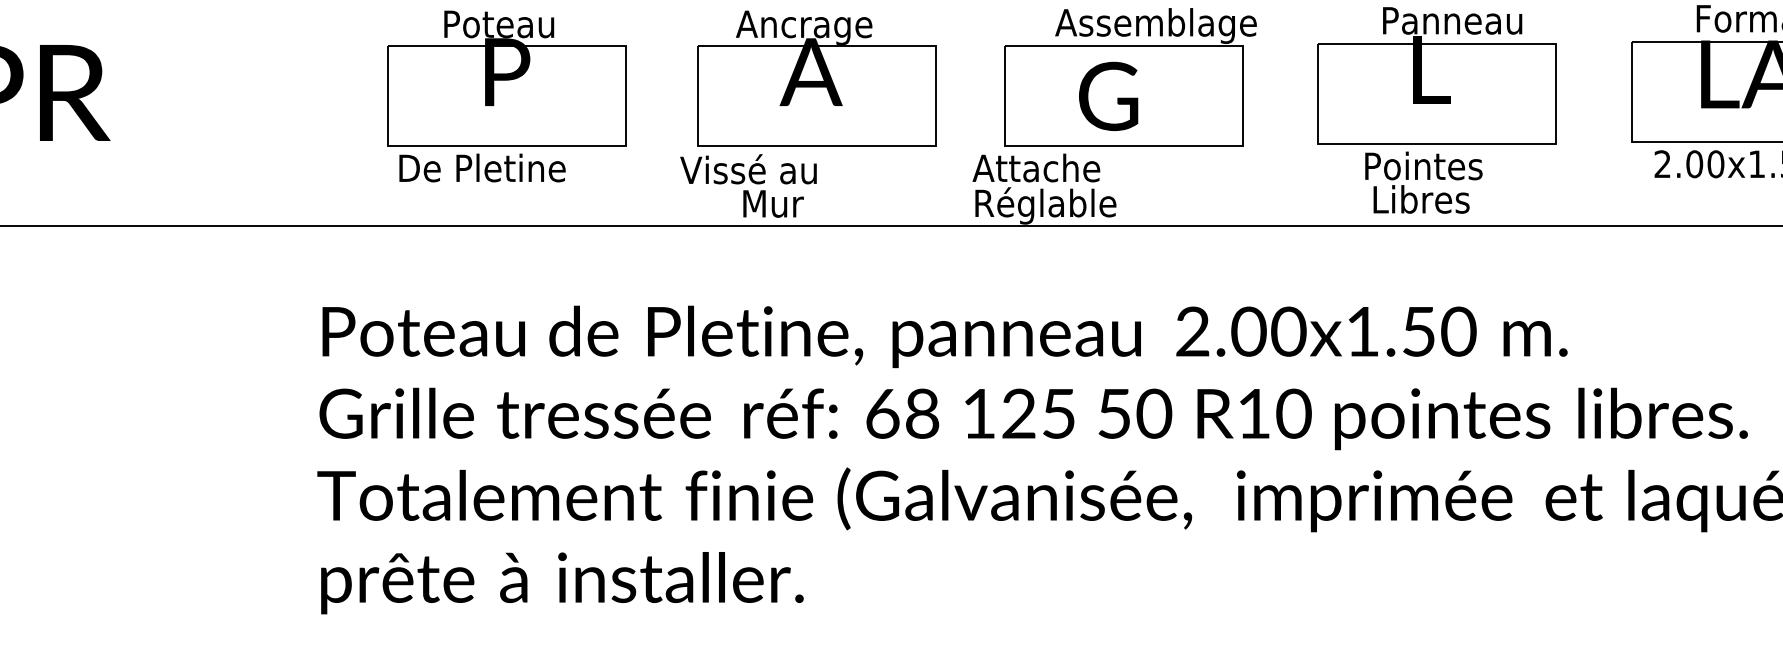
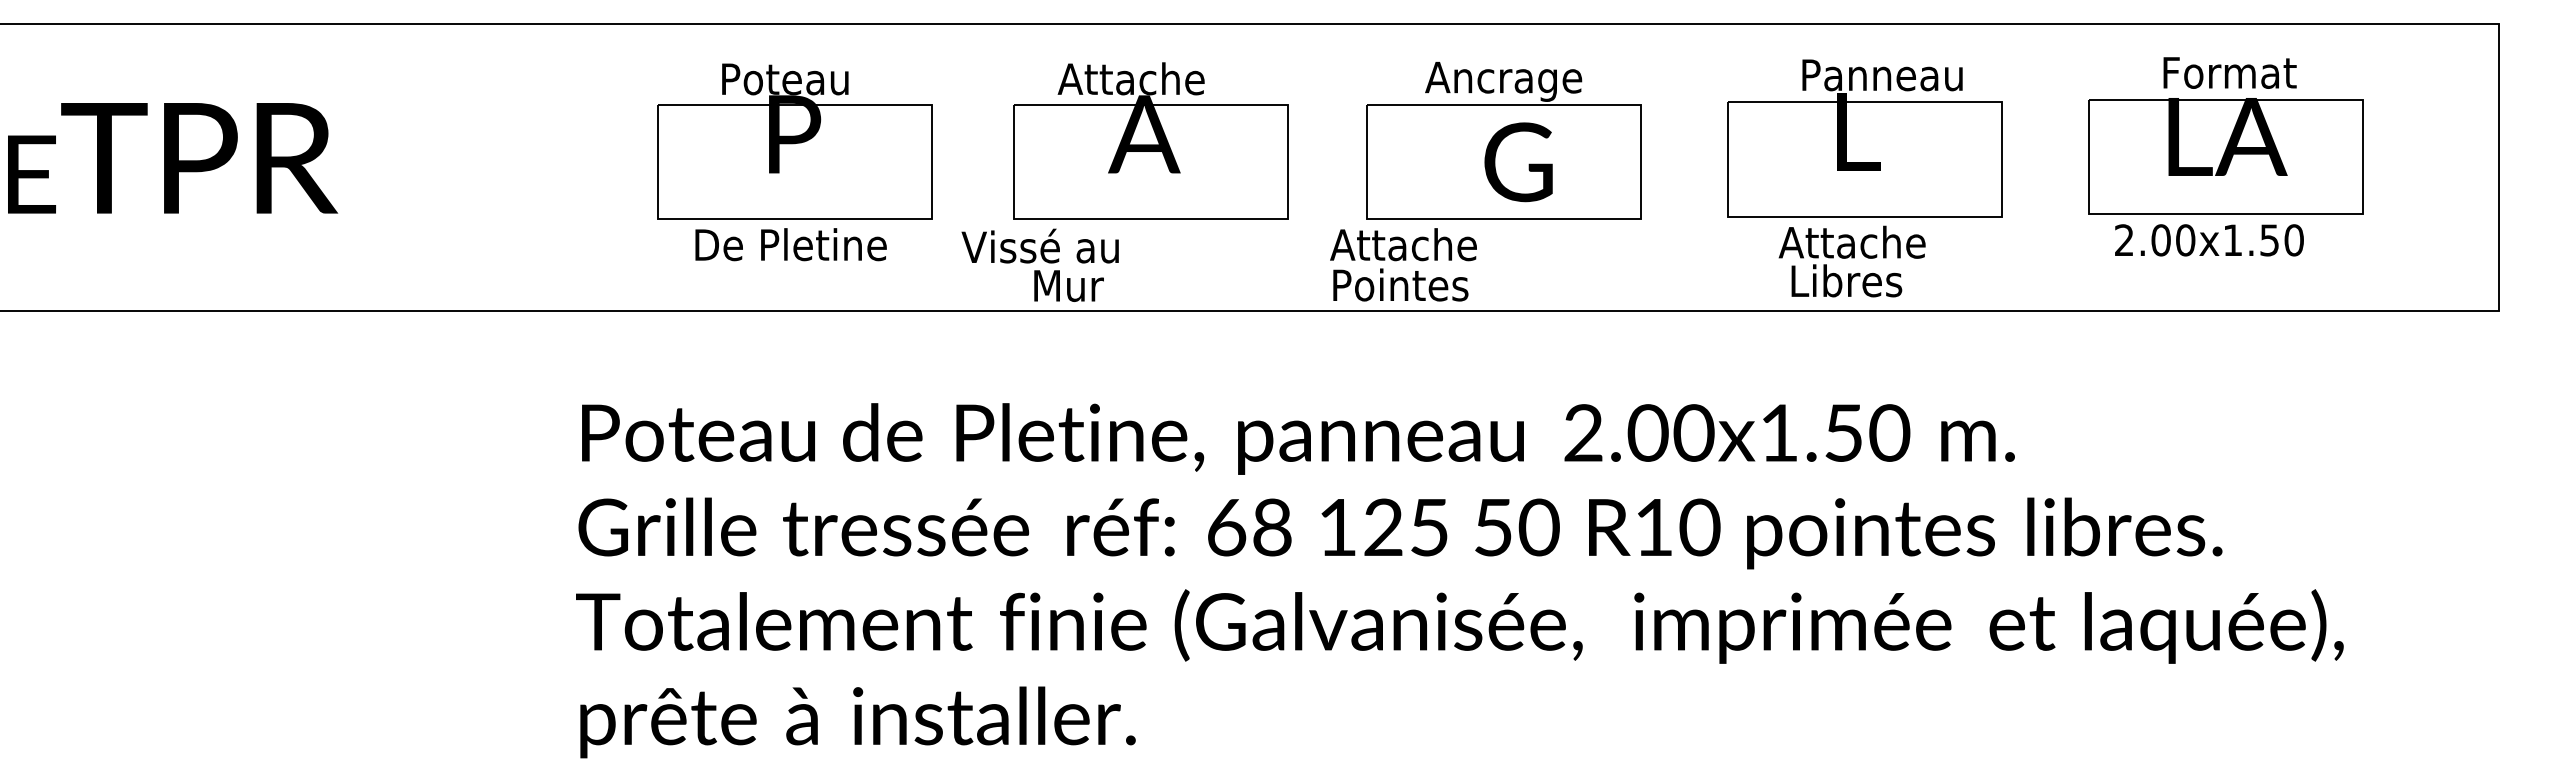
text: (1168, 25) -> (1555, 80), Assemblage -> Ancrage
text: (815, 27) -> (1149, 82), Ancrage -> Attache
text: (1108, 96) -> (1518, 162), moved
text: (1425, 165) -> (1851, 241), Pointes -> Attache
text: (481, 167) -> (790, 244), moved
text: (747, 185) -> (1039, 264), moved
text: (1047, 205) -> (1416, 287), Réglable -> Pointes

